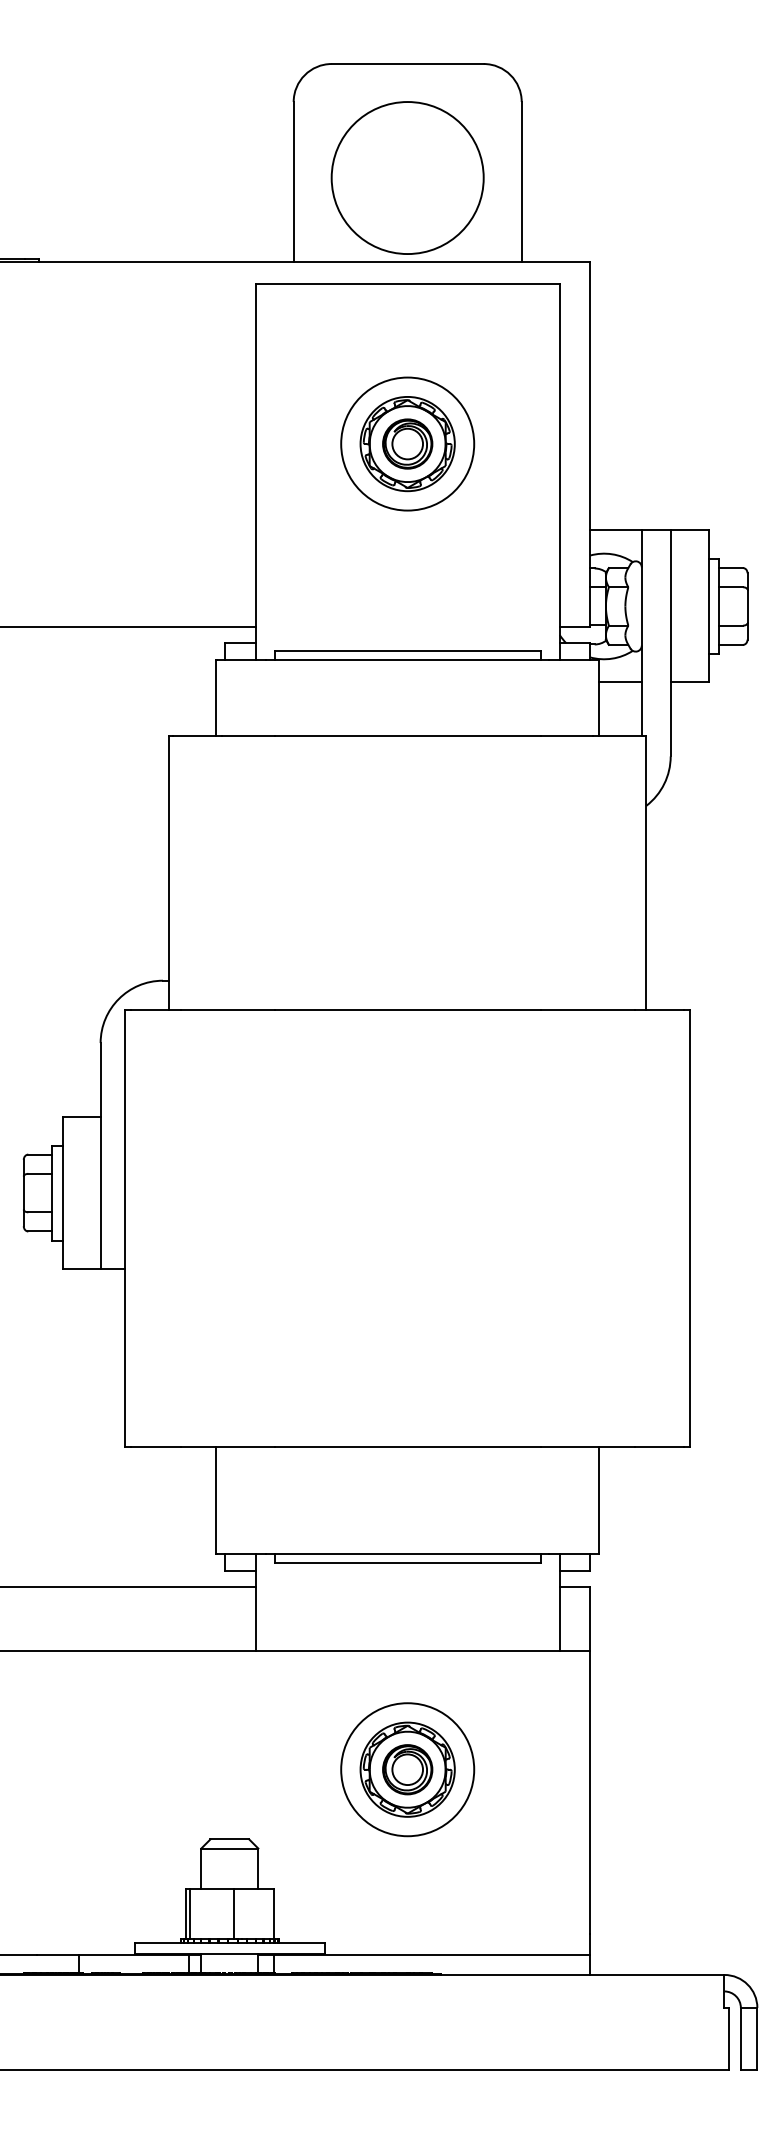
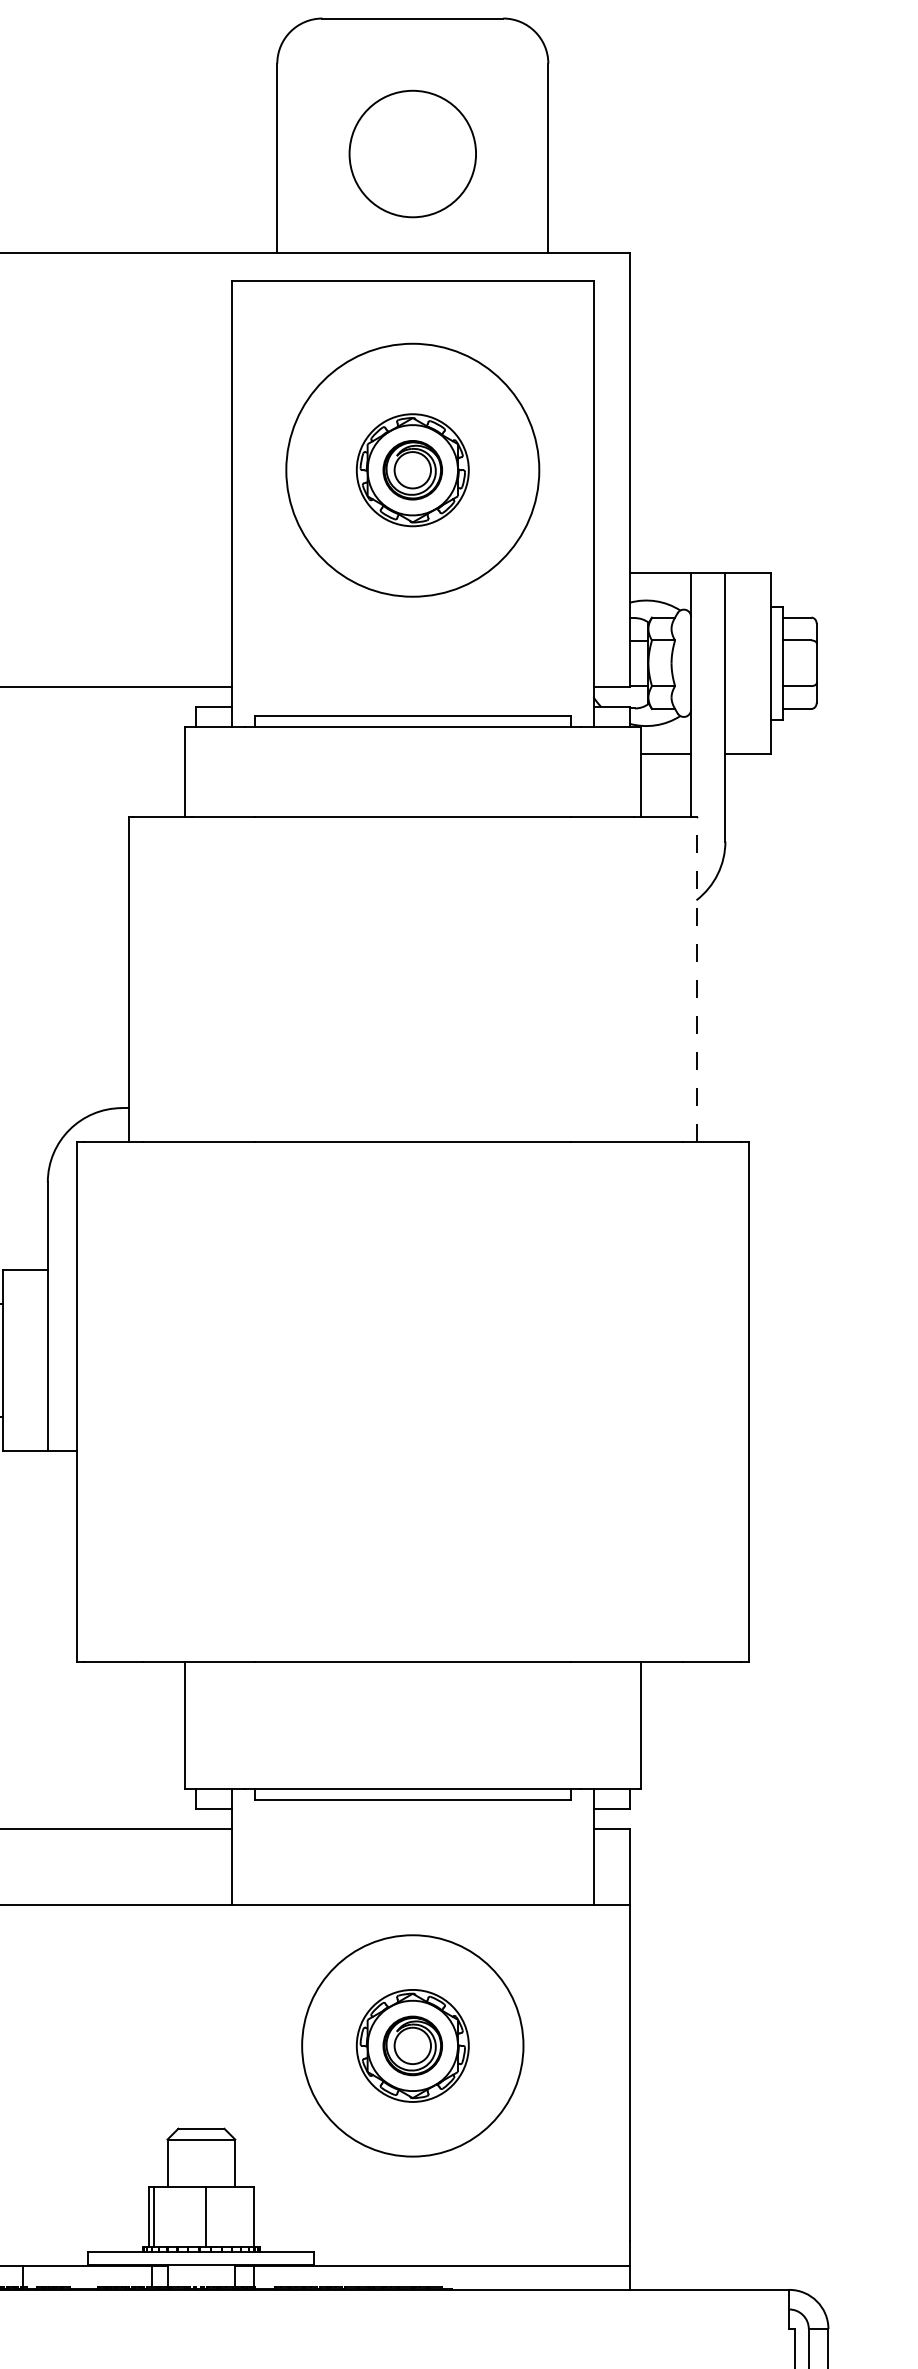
circle: (407, 178) -> (412, 154), size x0.7
circle: (407, 443) -> (412, 469), size x1.6
line: (646, 872) -> (696, 979), solid -> dashed
circle: (407, 1769) -> (412, 2045), size x1.4

